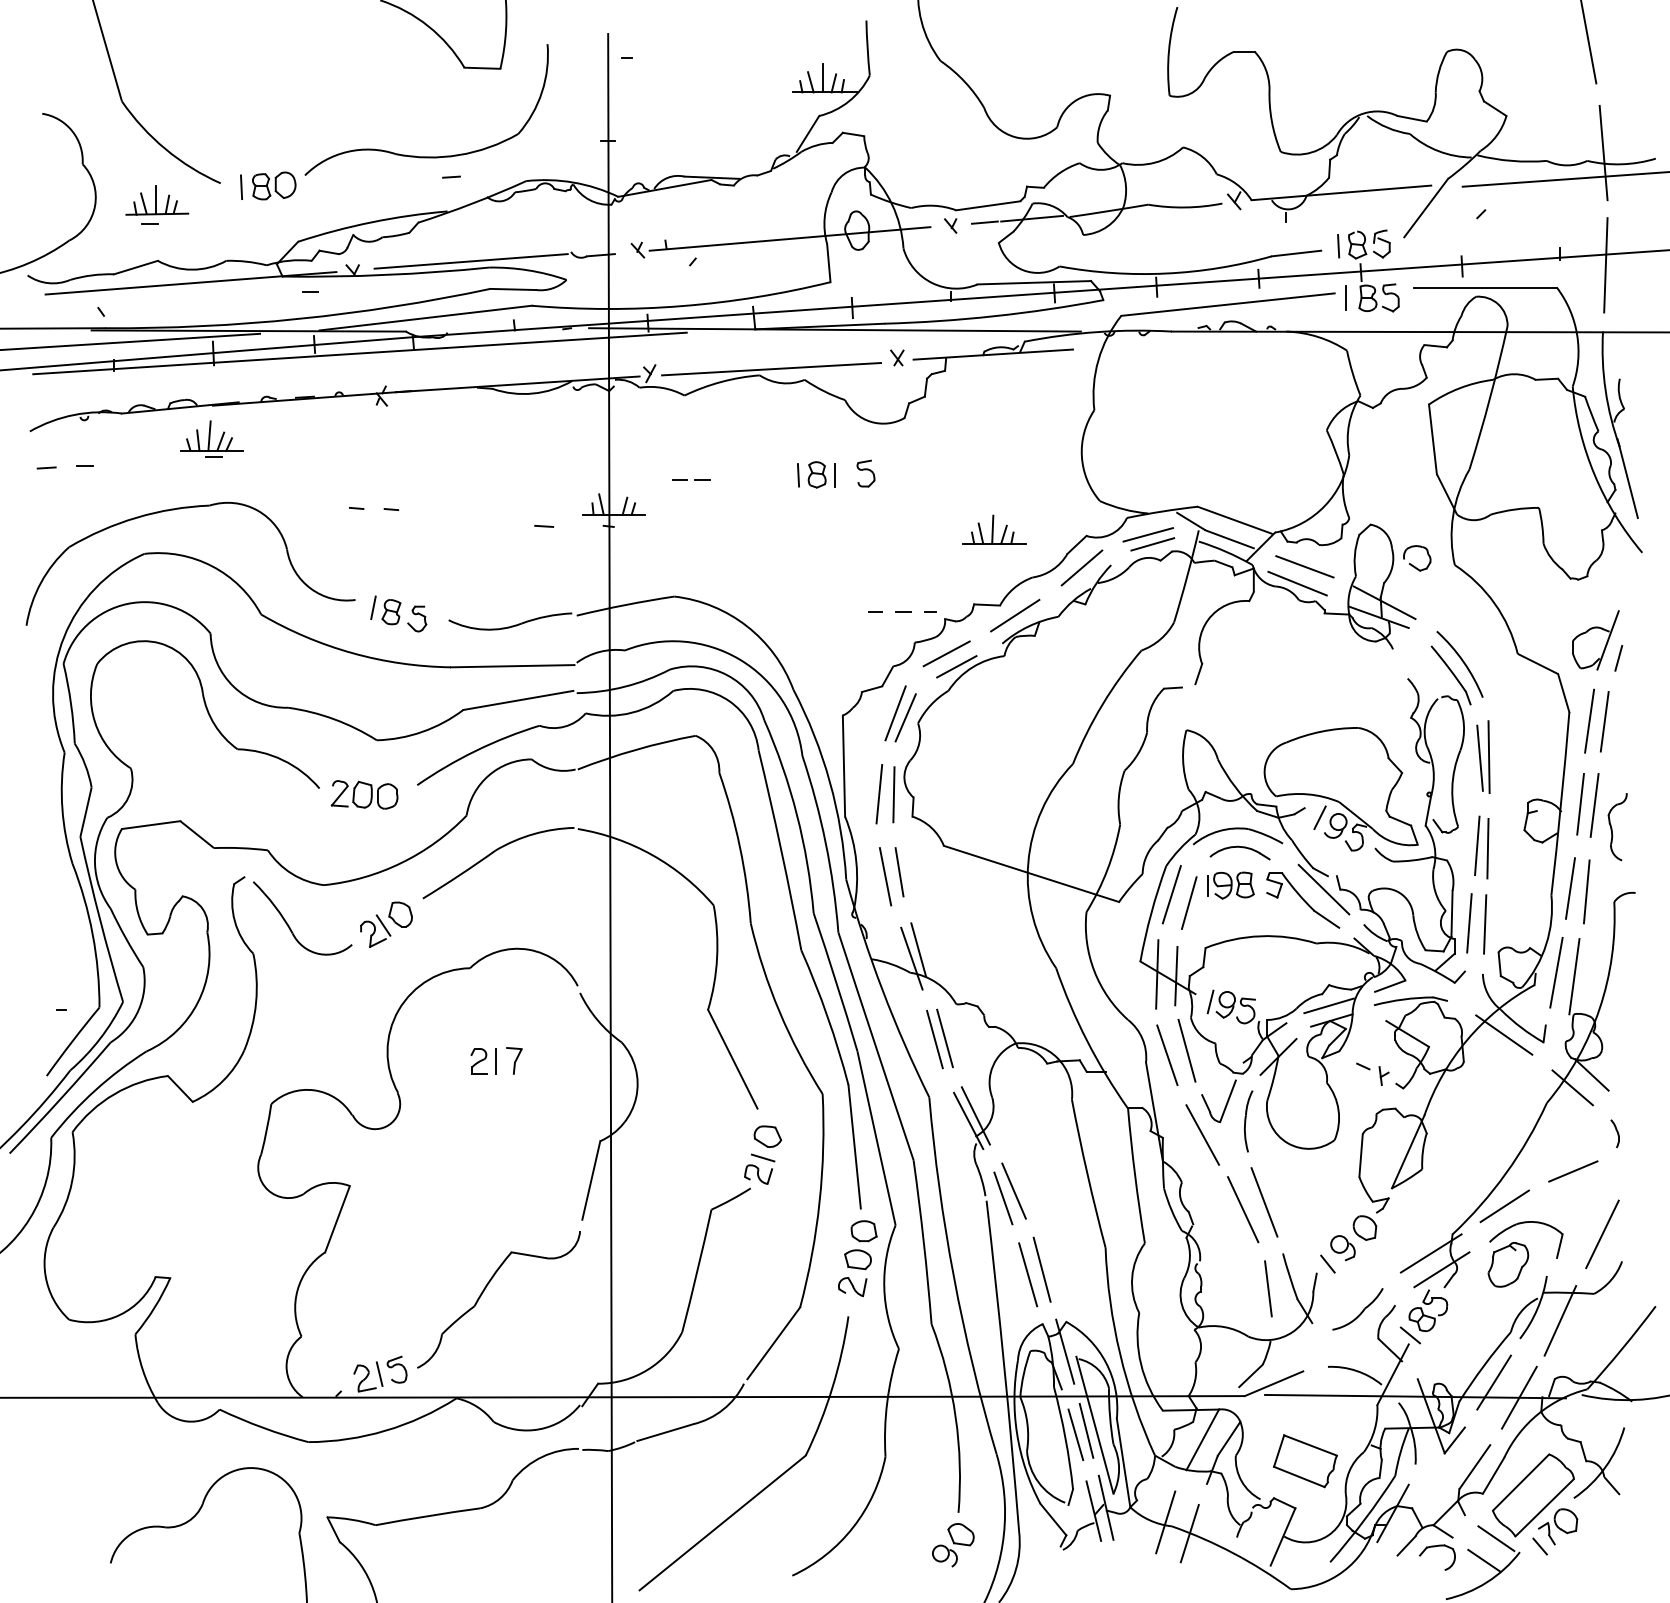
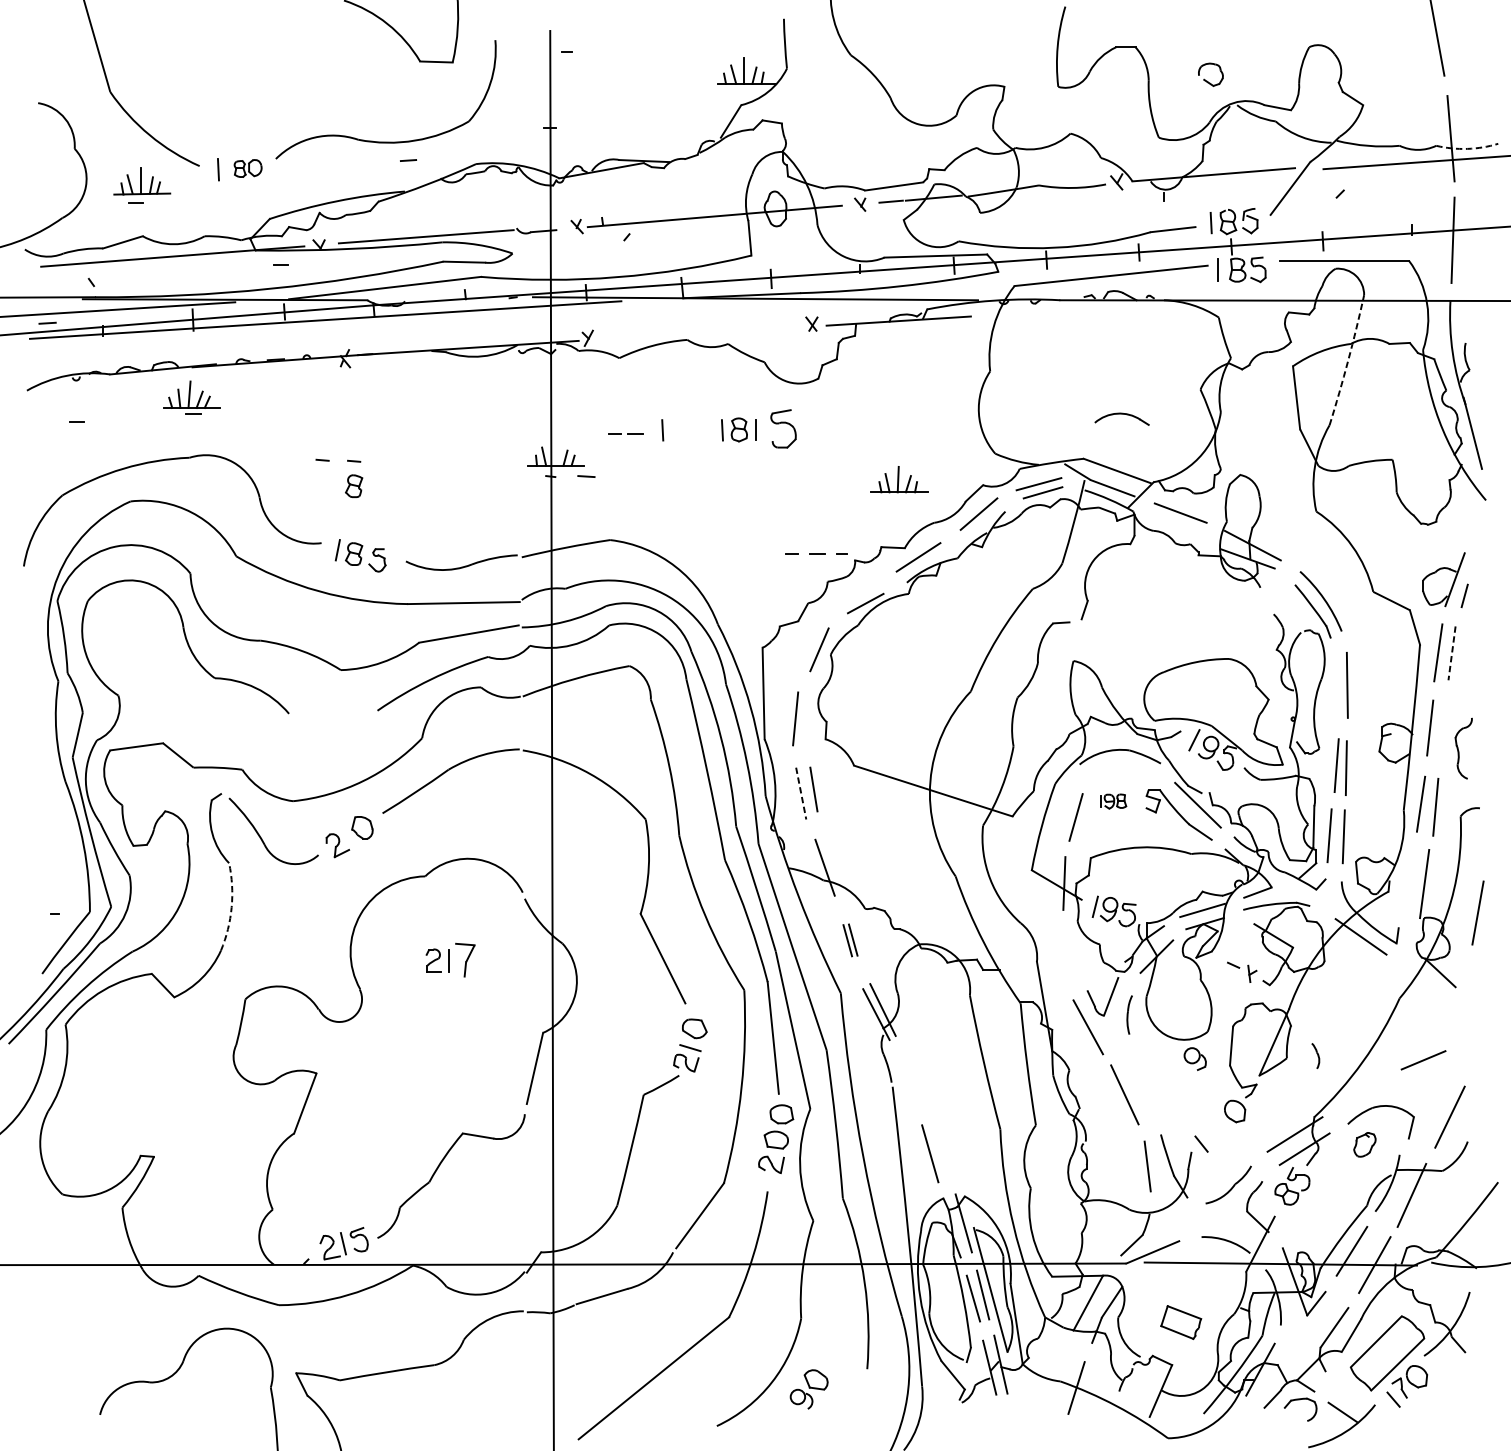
arc: (1621, 164) -> (1467, 149), solid -> dashed
part: (274, 185) -> (248, 168), size x0.7
line: (771, 369) -> (698, 334), removed
arc: (1490, 398) -> (1348, 360), solid -> dashed
line: (46, 467) -> (47, 322), moved
part: (865, 473) -> (783, 428), size x1.6
line: (732, 475) -> (662, 430), added
line: (544, 526) -> (586, 476), moved
part: (391, 537) -> (354, 486), added
part: (1414, 565) -> (1208, 81), moved
line: (1297, 583) -> (1174, 528), removed
line: (946, 653) -> (856, 591), removed
line: (895, 713) -> (810, 645), removed
line: (1604, 722) -> (1451, 654), solid -> dashed
line: (1479, 757) -> (1338, 685), removed
part: (364, 794) -> (329, 719), removed
line: (893, 794) -> (808, 719), removed
line: (1594, 805) -> (1442, 729), removed
part: (1239, 852) -> (1121, 418), moved
line: (885, 877) -> (801, 794), solid -> dashed
part: (1230, 885) -> (1113, 801), size x0.6
line: (1171, 894) -> (1059, 809), removed
line: (383, 925) -> (346, 837), removed
line: (918, 949) -> (831, 859), removed
line: (1556, 972) -> (1478, 912), moved
line: (1157, 974) -> (1047, 882), removed
arc: (256, 1002) -> (232, 907), solid -> dashed
part: (939, 1038) -> (850, 939), size x0.6
line: (1186, 1050) -> (1073, 950), removed
line: (1167, 1055) -> (1056, 955), removed
part: (514, 1060) -> (465, 959), size x1.4
line: (1572, 1087) -> (1422, 984), removed
part: (1248, 1121) -> (1129, 1015), size x0.7
part: (1614, 1133) -> (1315, 1055), moved
line: (1013, 1190) -> (917, 1077), removed
line: (1003, 1198) -> (907, 1084), removed
line: (1264, 1202) -> (1144, 1088), removed
line: (1504, 1206) -> (1361, 1091), removed
part: (1342, 1248) -> (1194, 1059), moved
part: (1508, 1264) -> (1364, 1144), size x0.6
line: (1041, 1269) -> (942, 1148), removed
line: (1410, 1335) -> (1276, 1208), removed
part: (1305, 1461) -> (1181, 1322), size x0.7
line: (1165, 1522) -> (1054, 1377), removed
line: (1496, 1538) -> (1354, 1392), removed
part: (953, 1545) -> (809, 1389), moved

